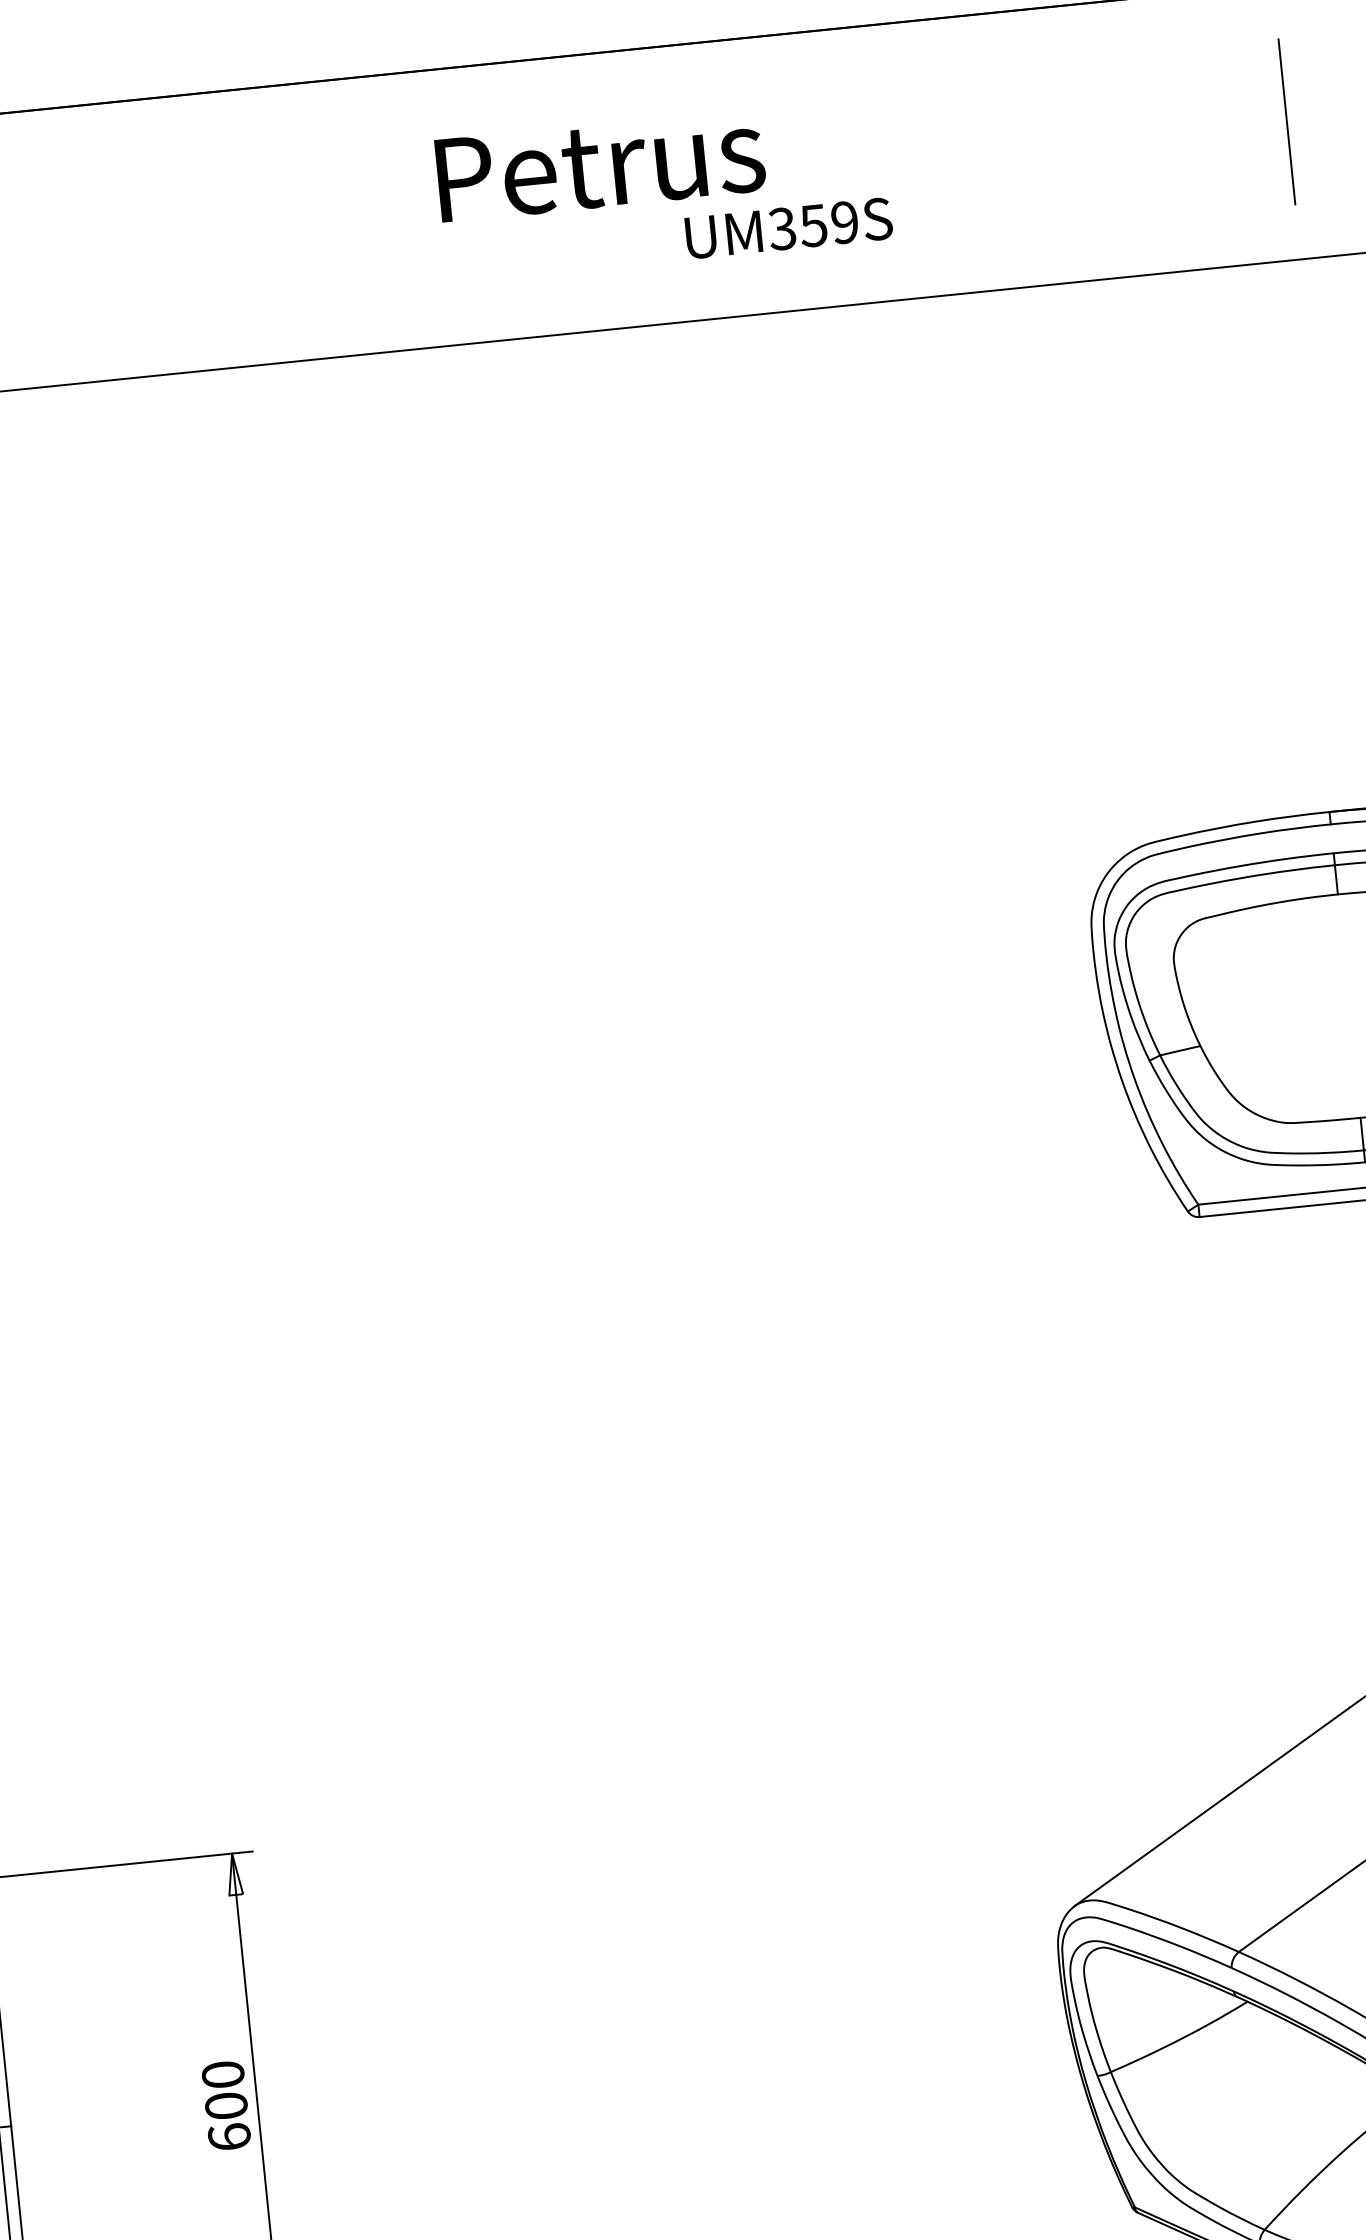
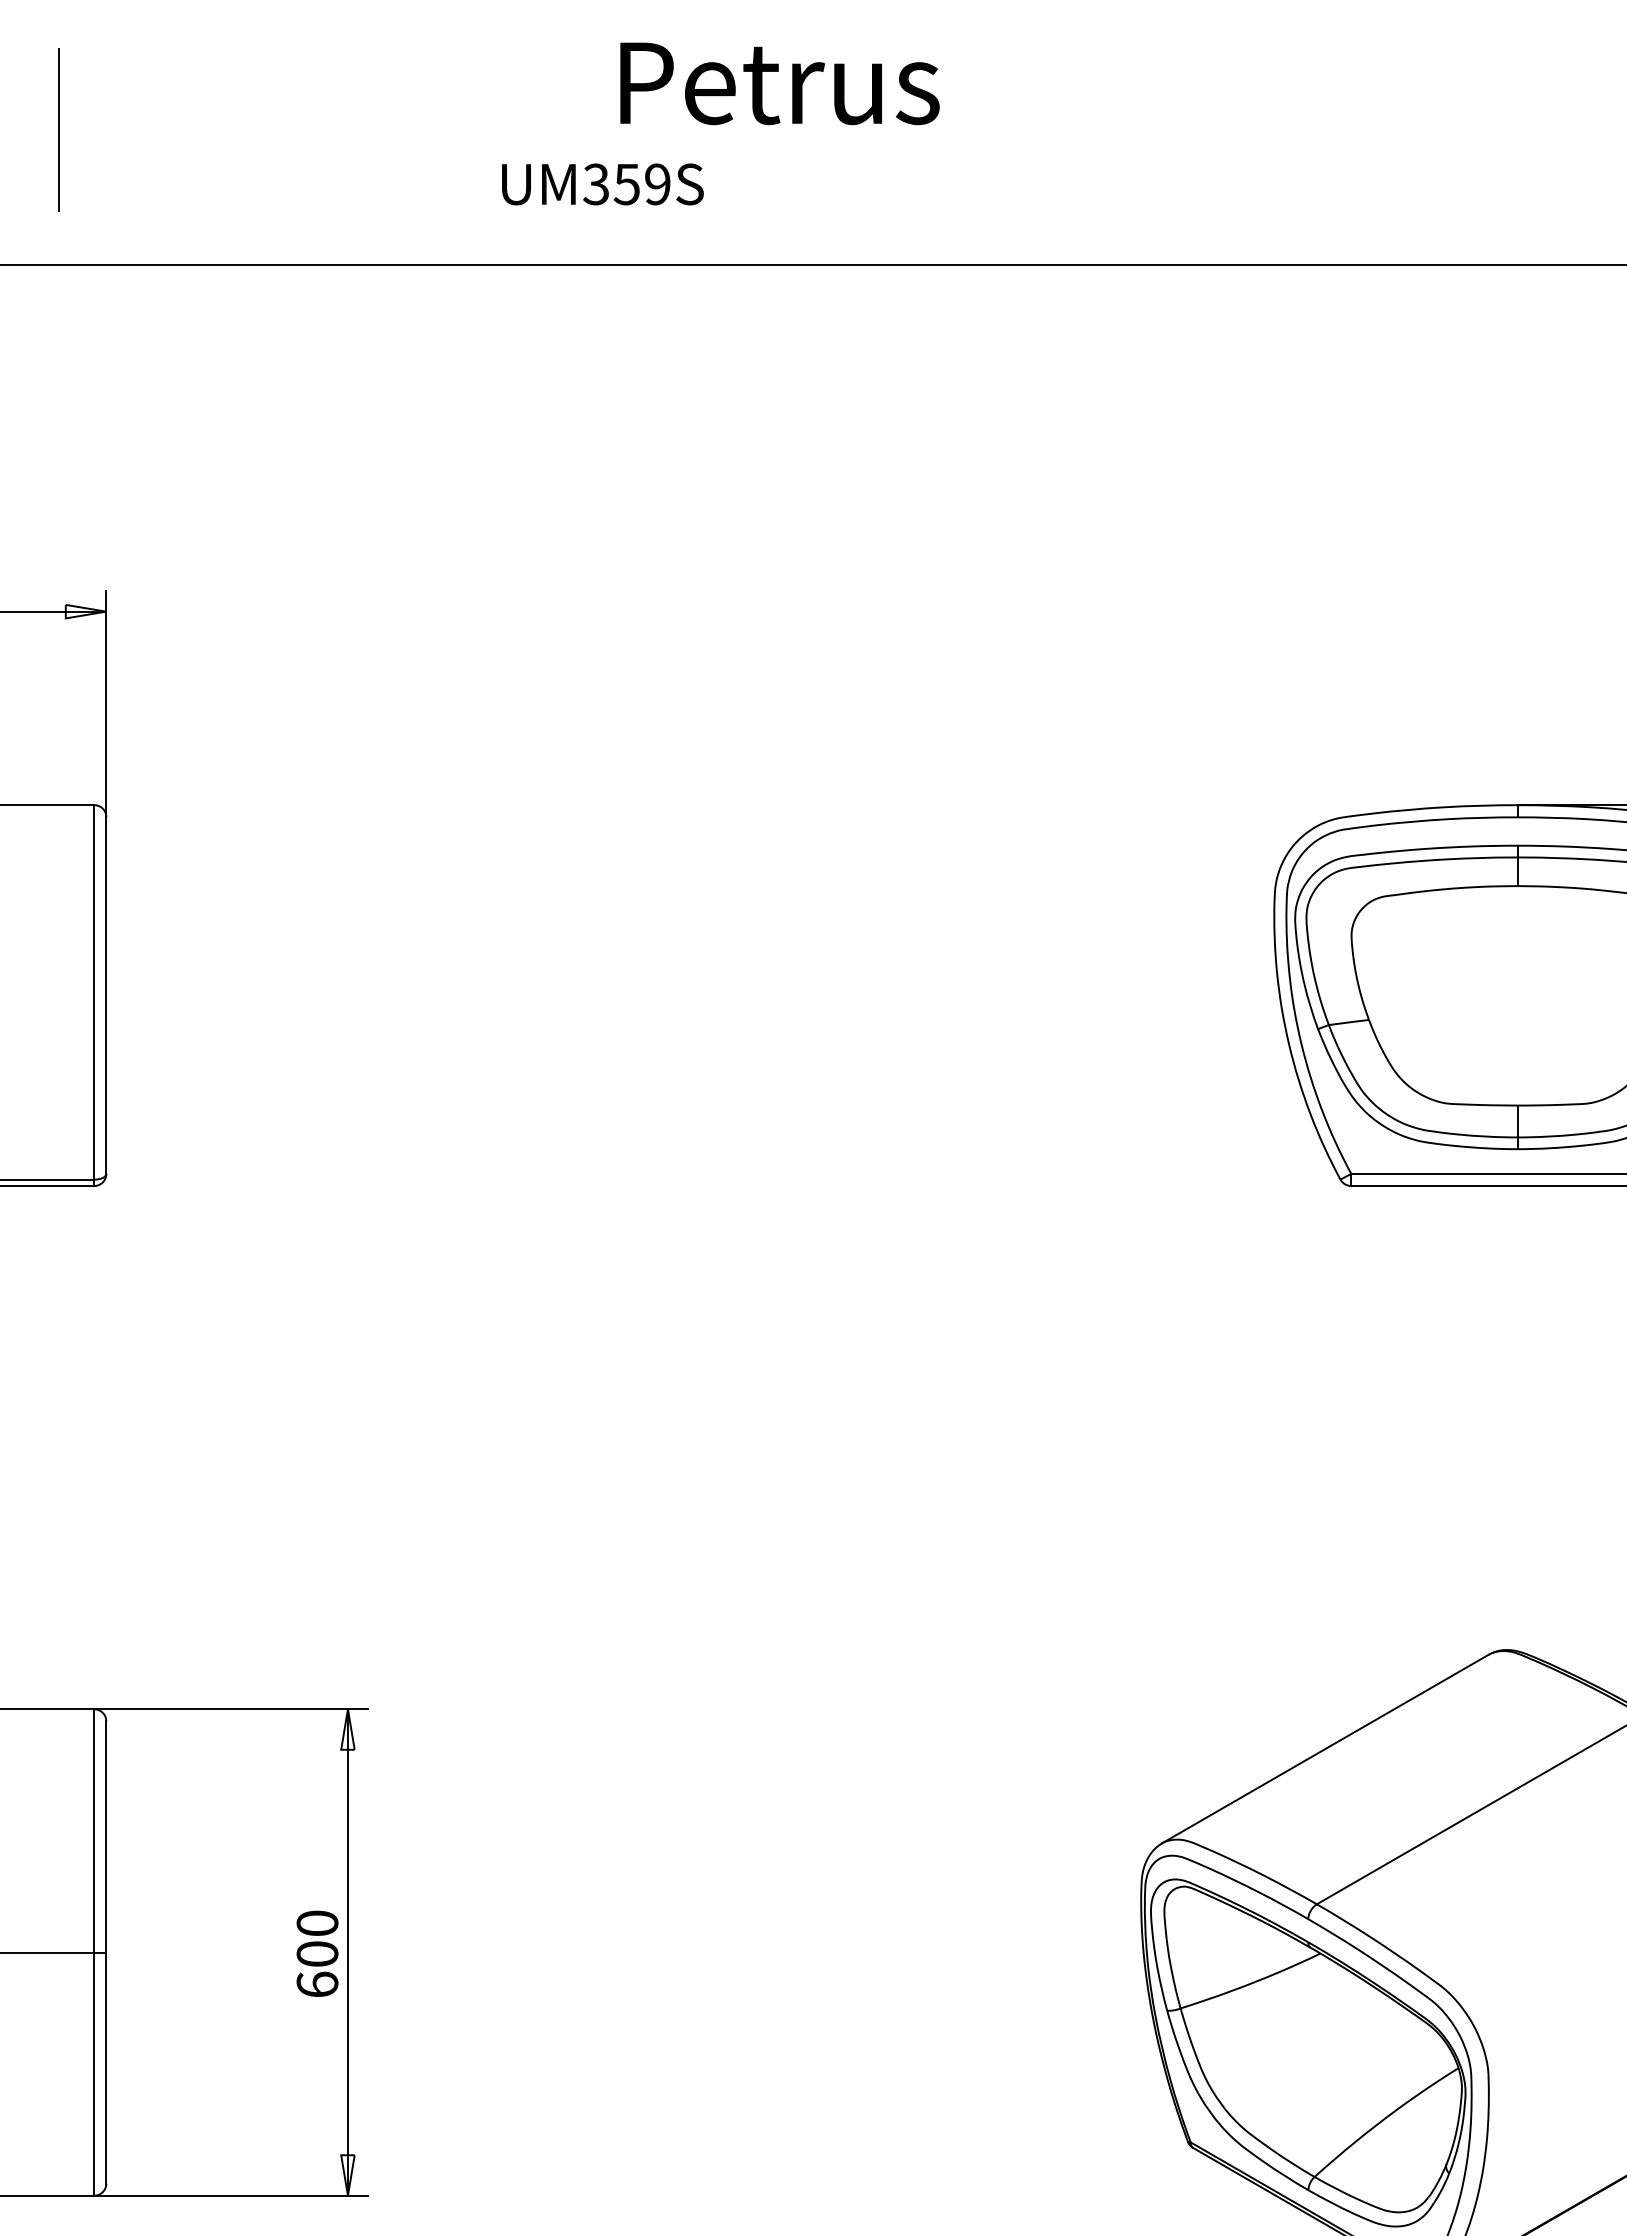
line: (1287, 122) -> (1544, 130), removed
text: (600, 165) -> (779, 83), moved
text: (788, 228) -> (602, 184), moved

